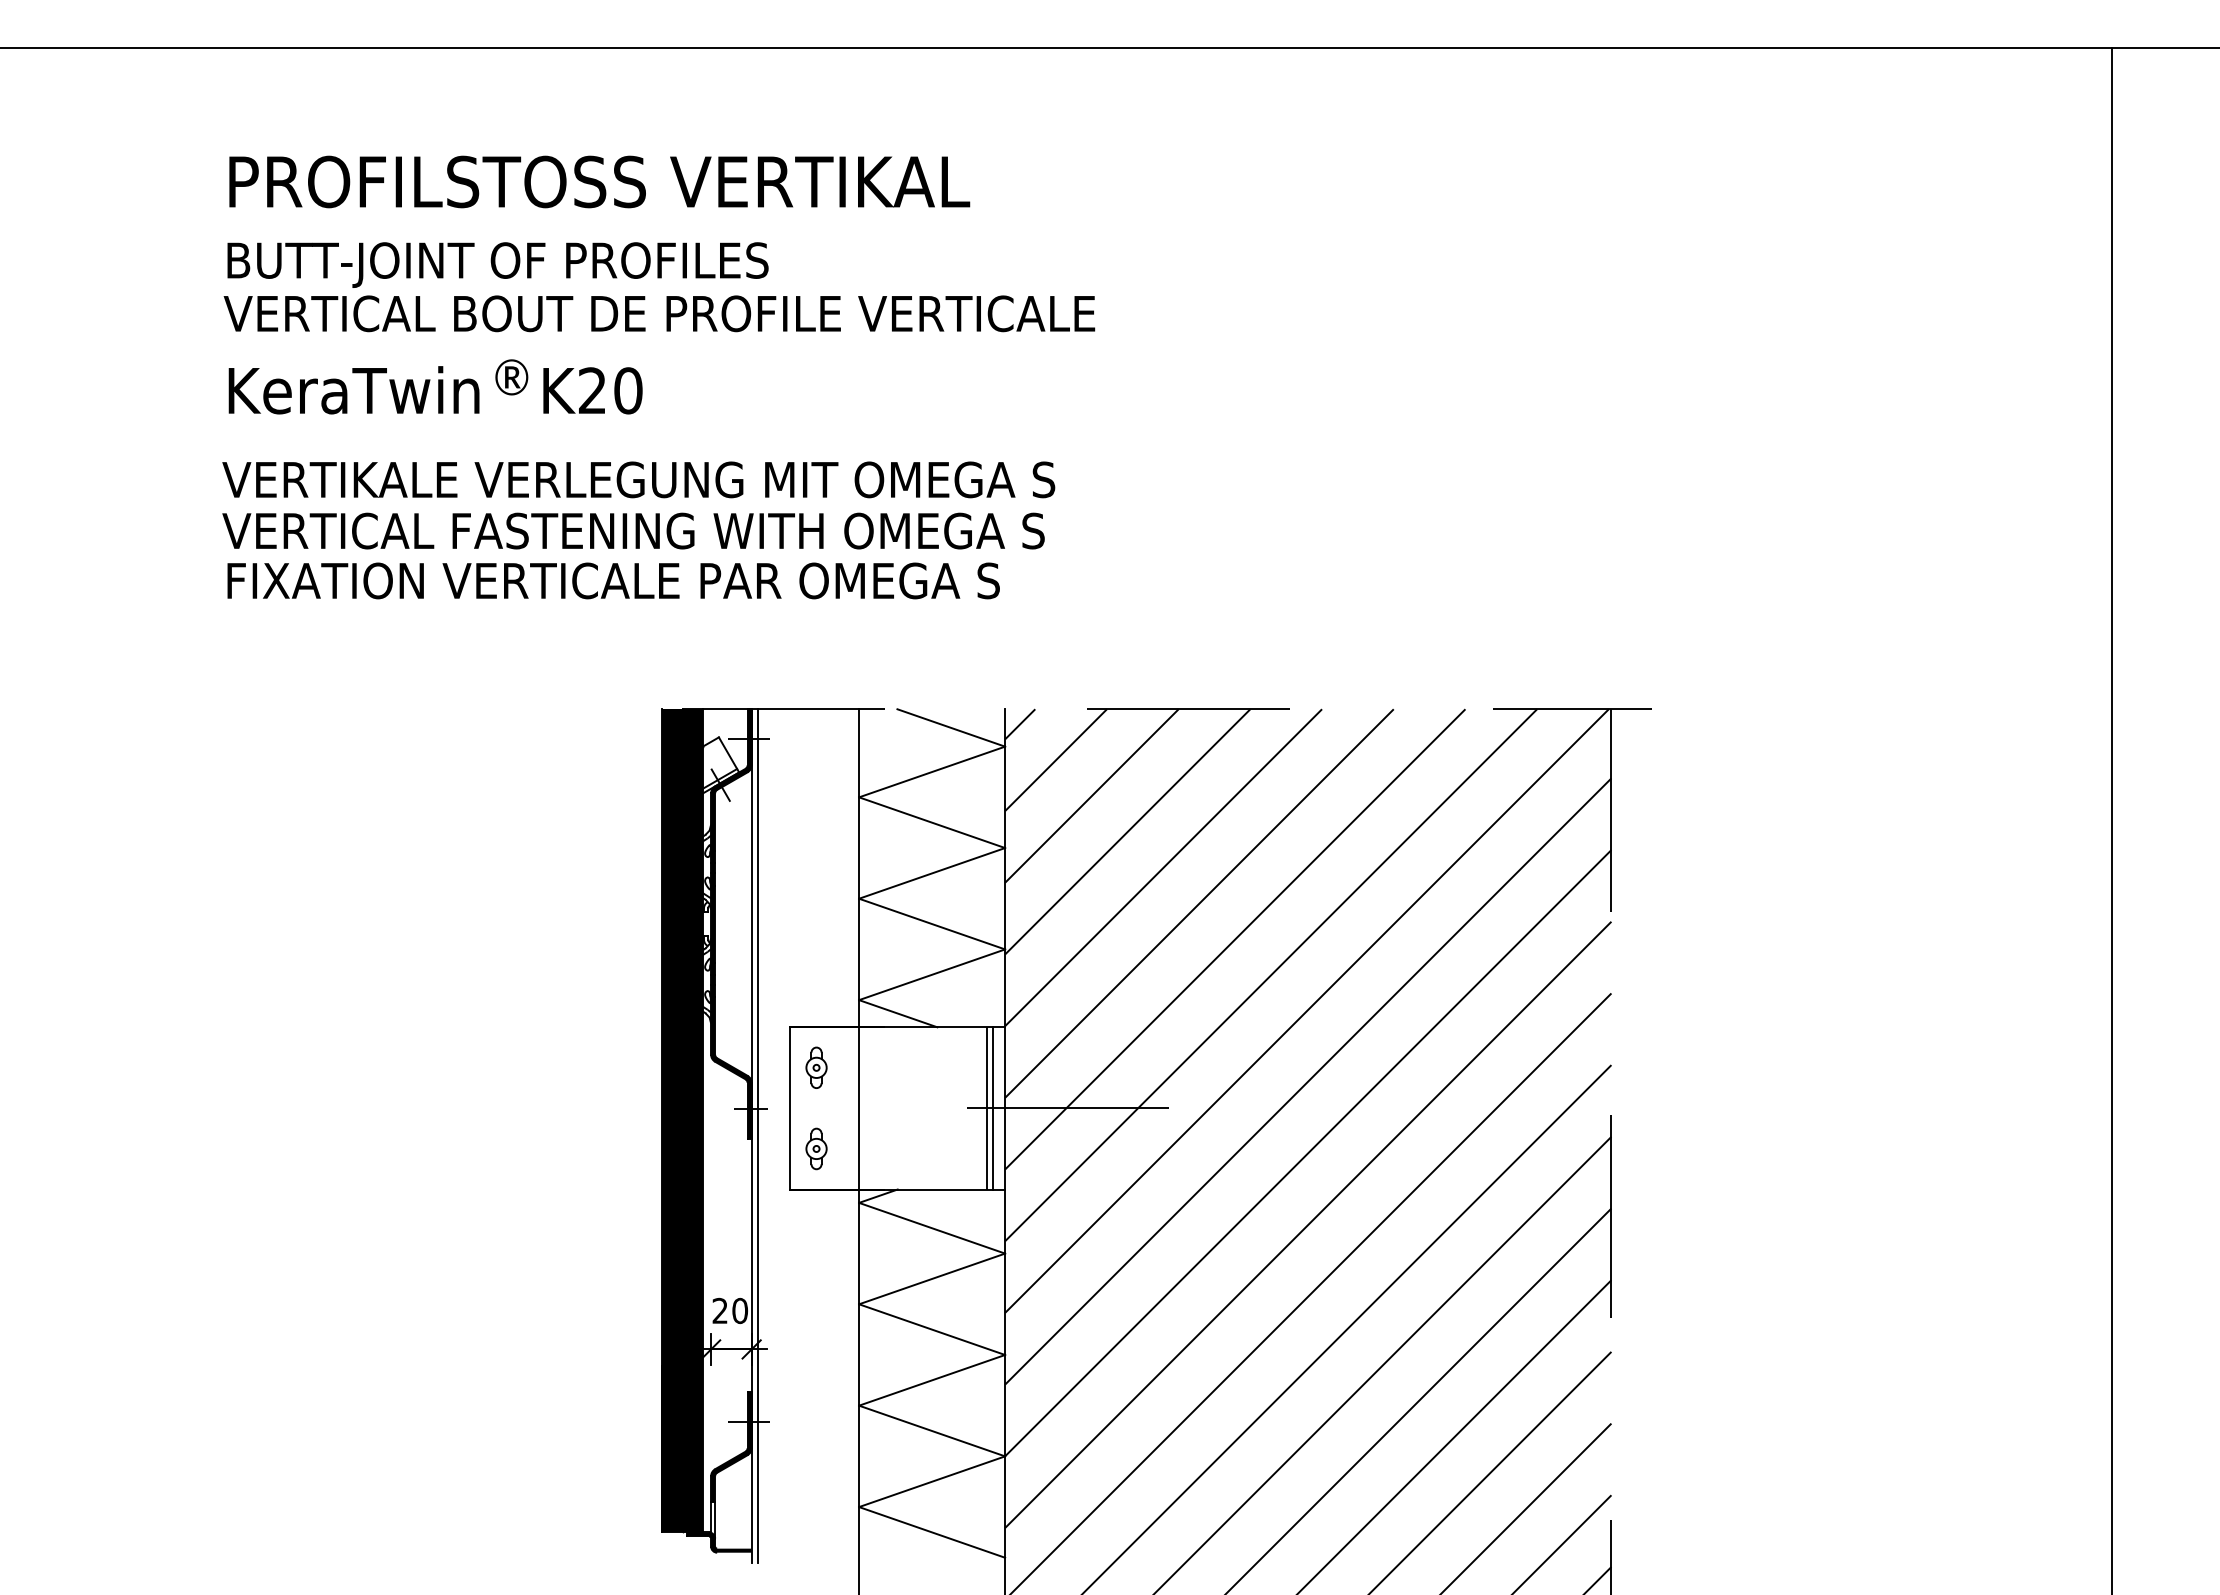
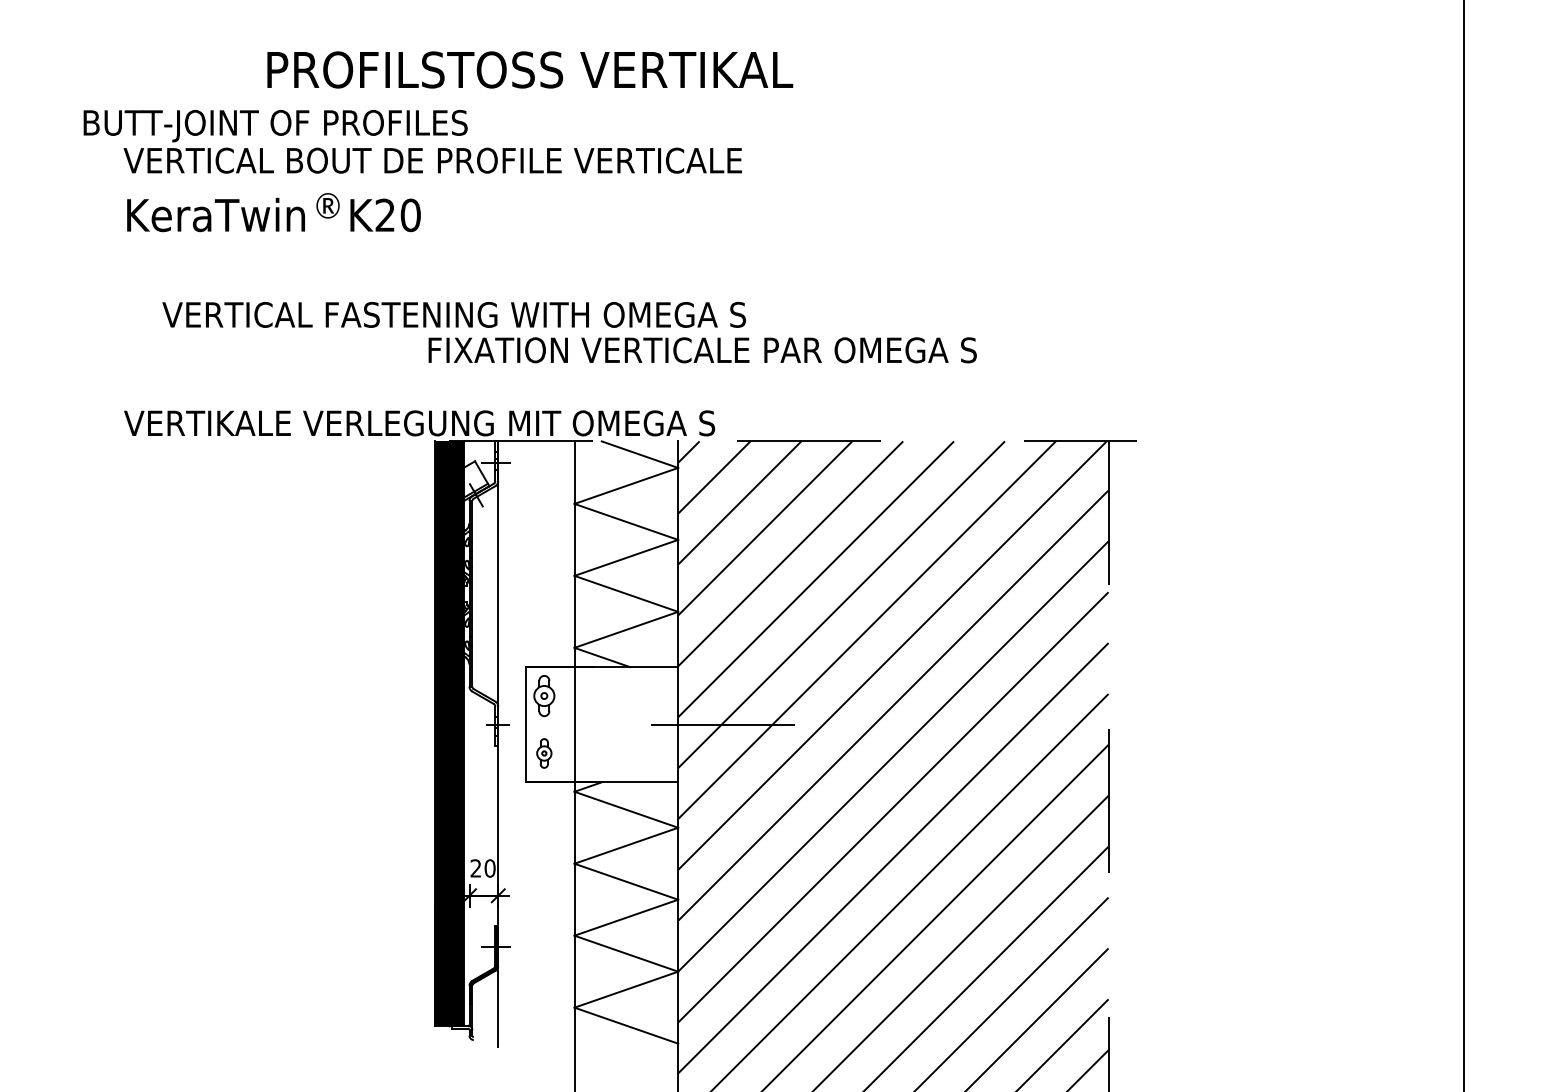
text: (599, 181) -> (530, 69), moved
text: (497, 264) -> (275, 125), moved
text: (638, 479) -> (419, 423), moved
text: (633, 530) -> (454, 314), moved
text: (613, 580) -> (702, 350), moved
fill: (731, 924) -> (483, 594), removed
part: (816, 1067) -> (544, 695), size x1.4
line: (986, 1108) -> (664, 724), removed
line: (992, 1108) -> (669, 724), removed
line: (757, 1135) -> (502, 743), removed
fill: (718, 1542) -> (474, 1032), removed

